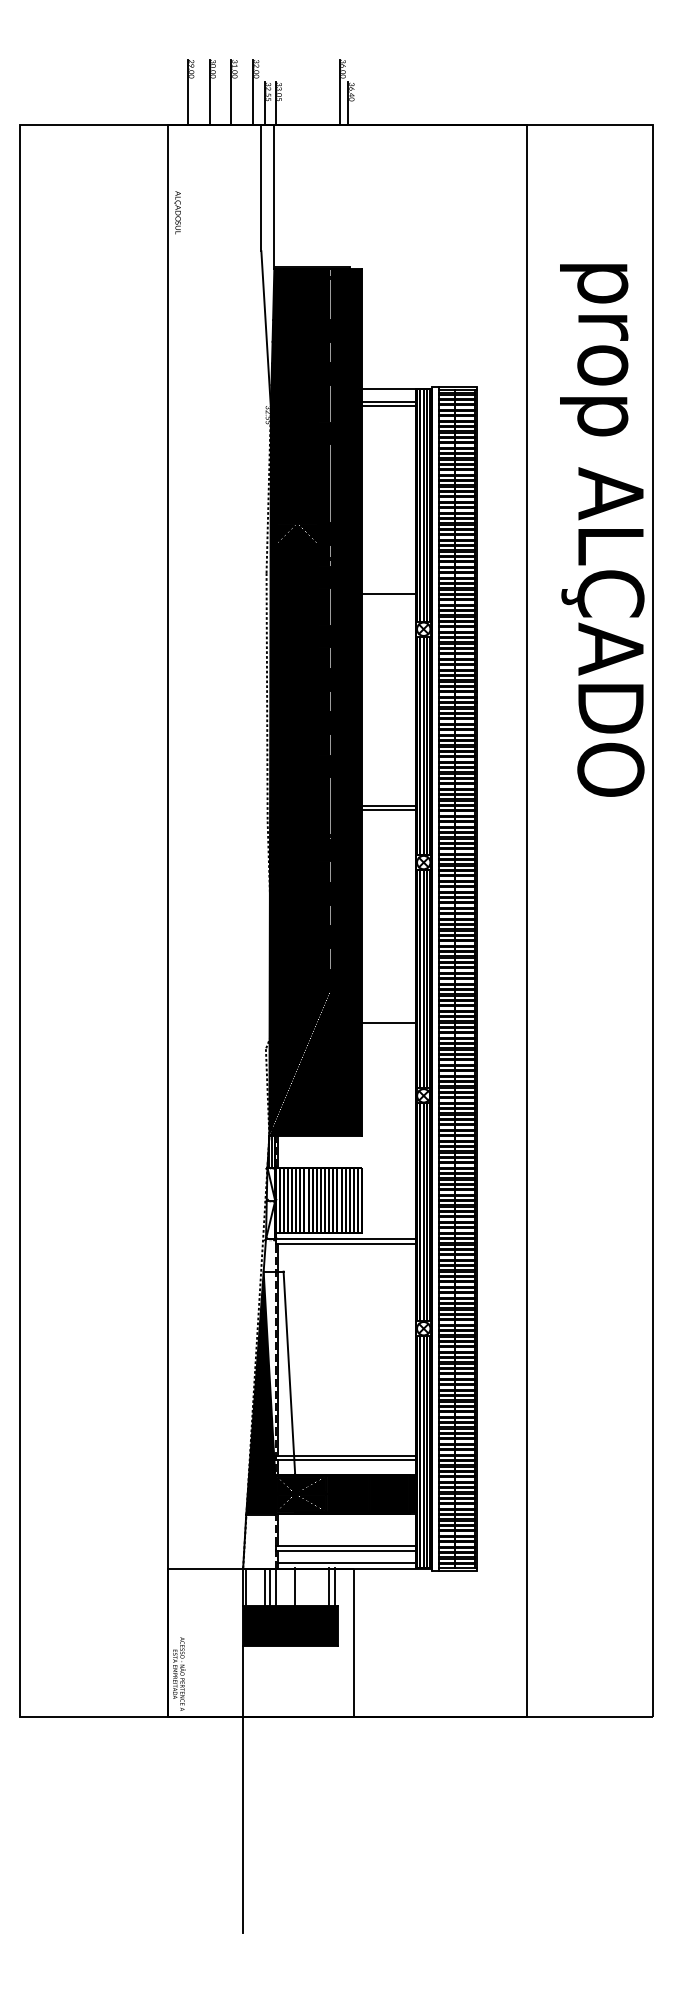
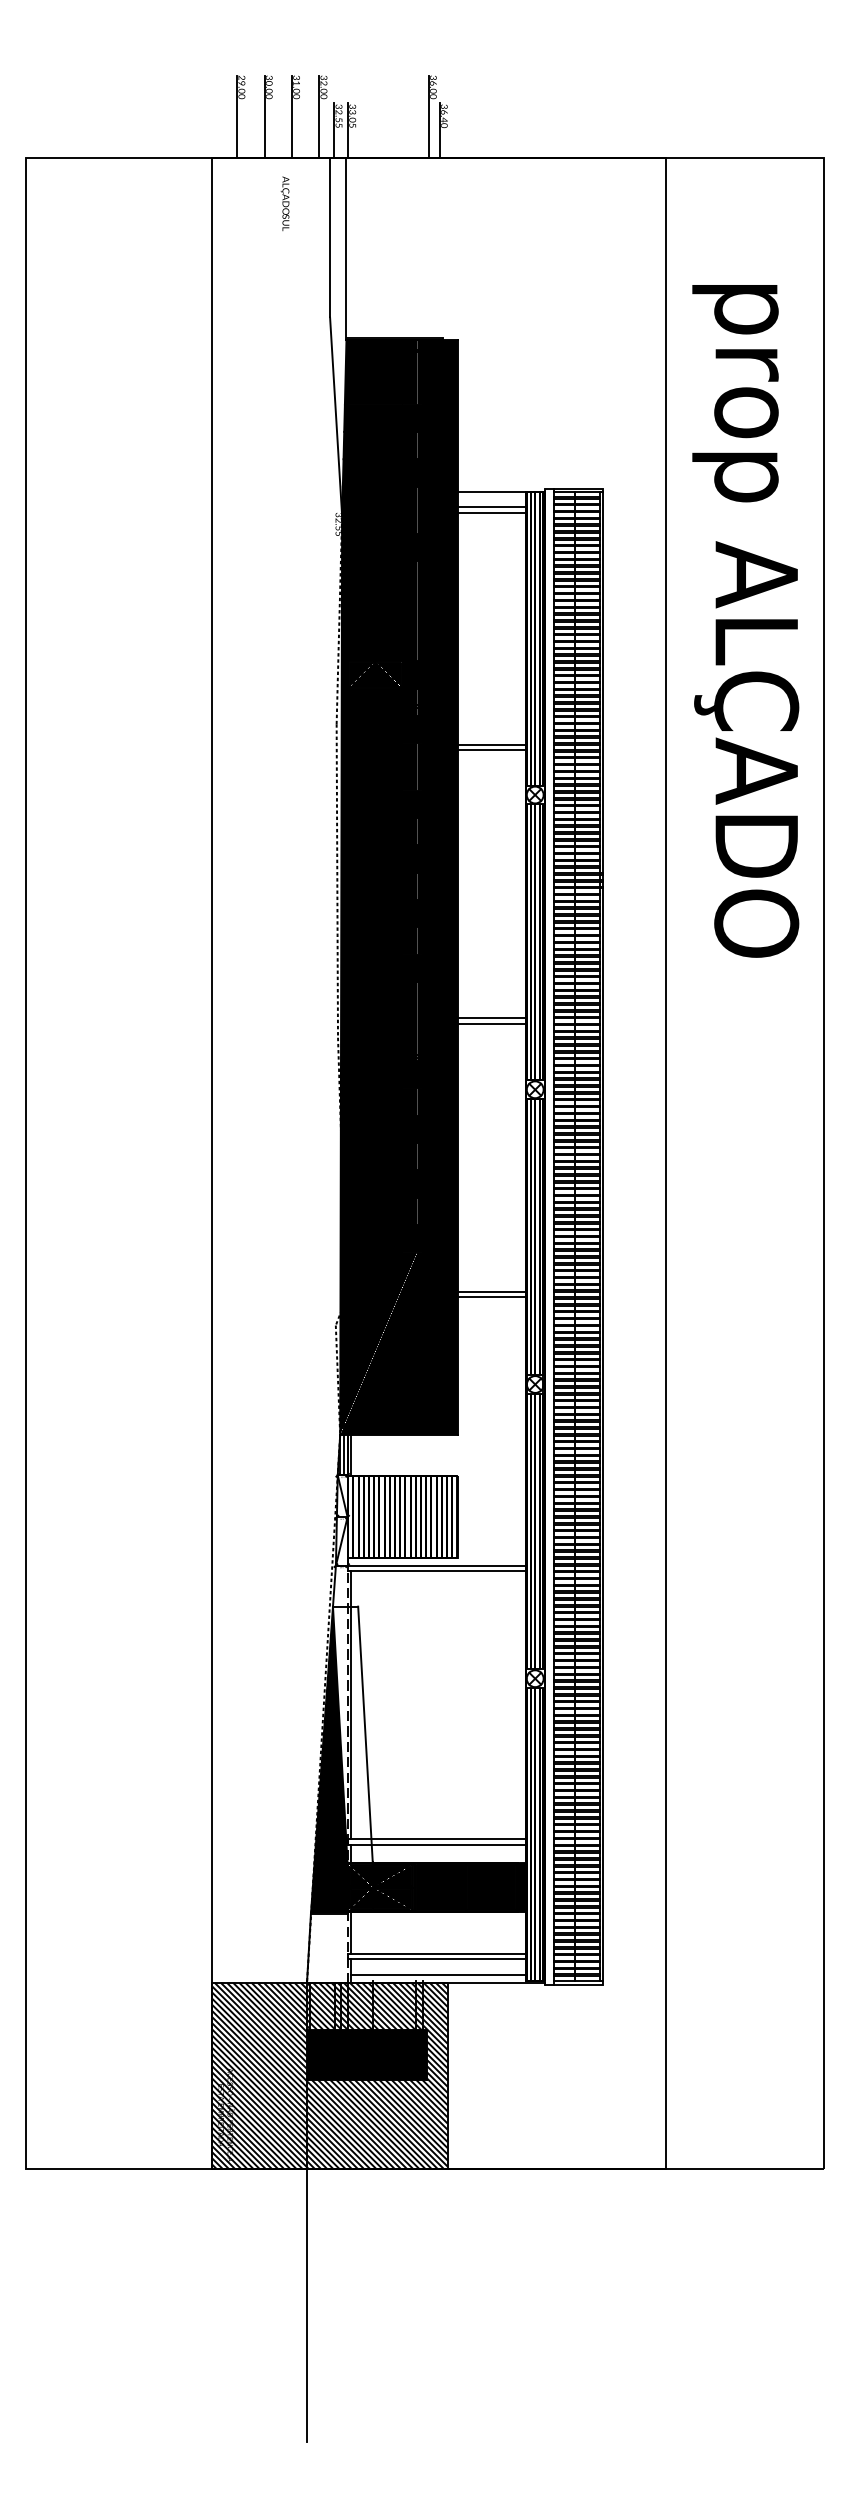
text: (177, 212) -> (284, 203), moved
text: (602, 530) -> (745, 621), moved
line: (389, 589) -> (491, 744), added
line: (389, 1026) -> (491, 1297), added
hatch: (260, 1642) -> (329, 2075), added

